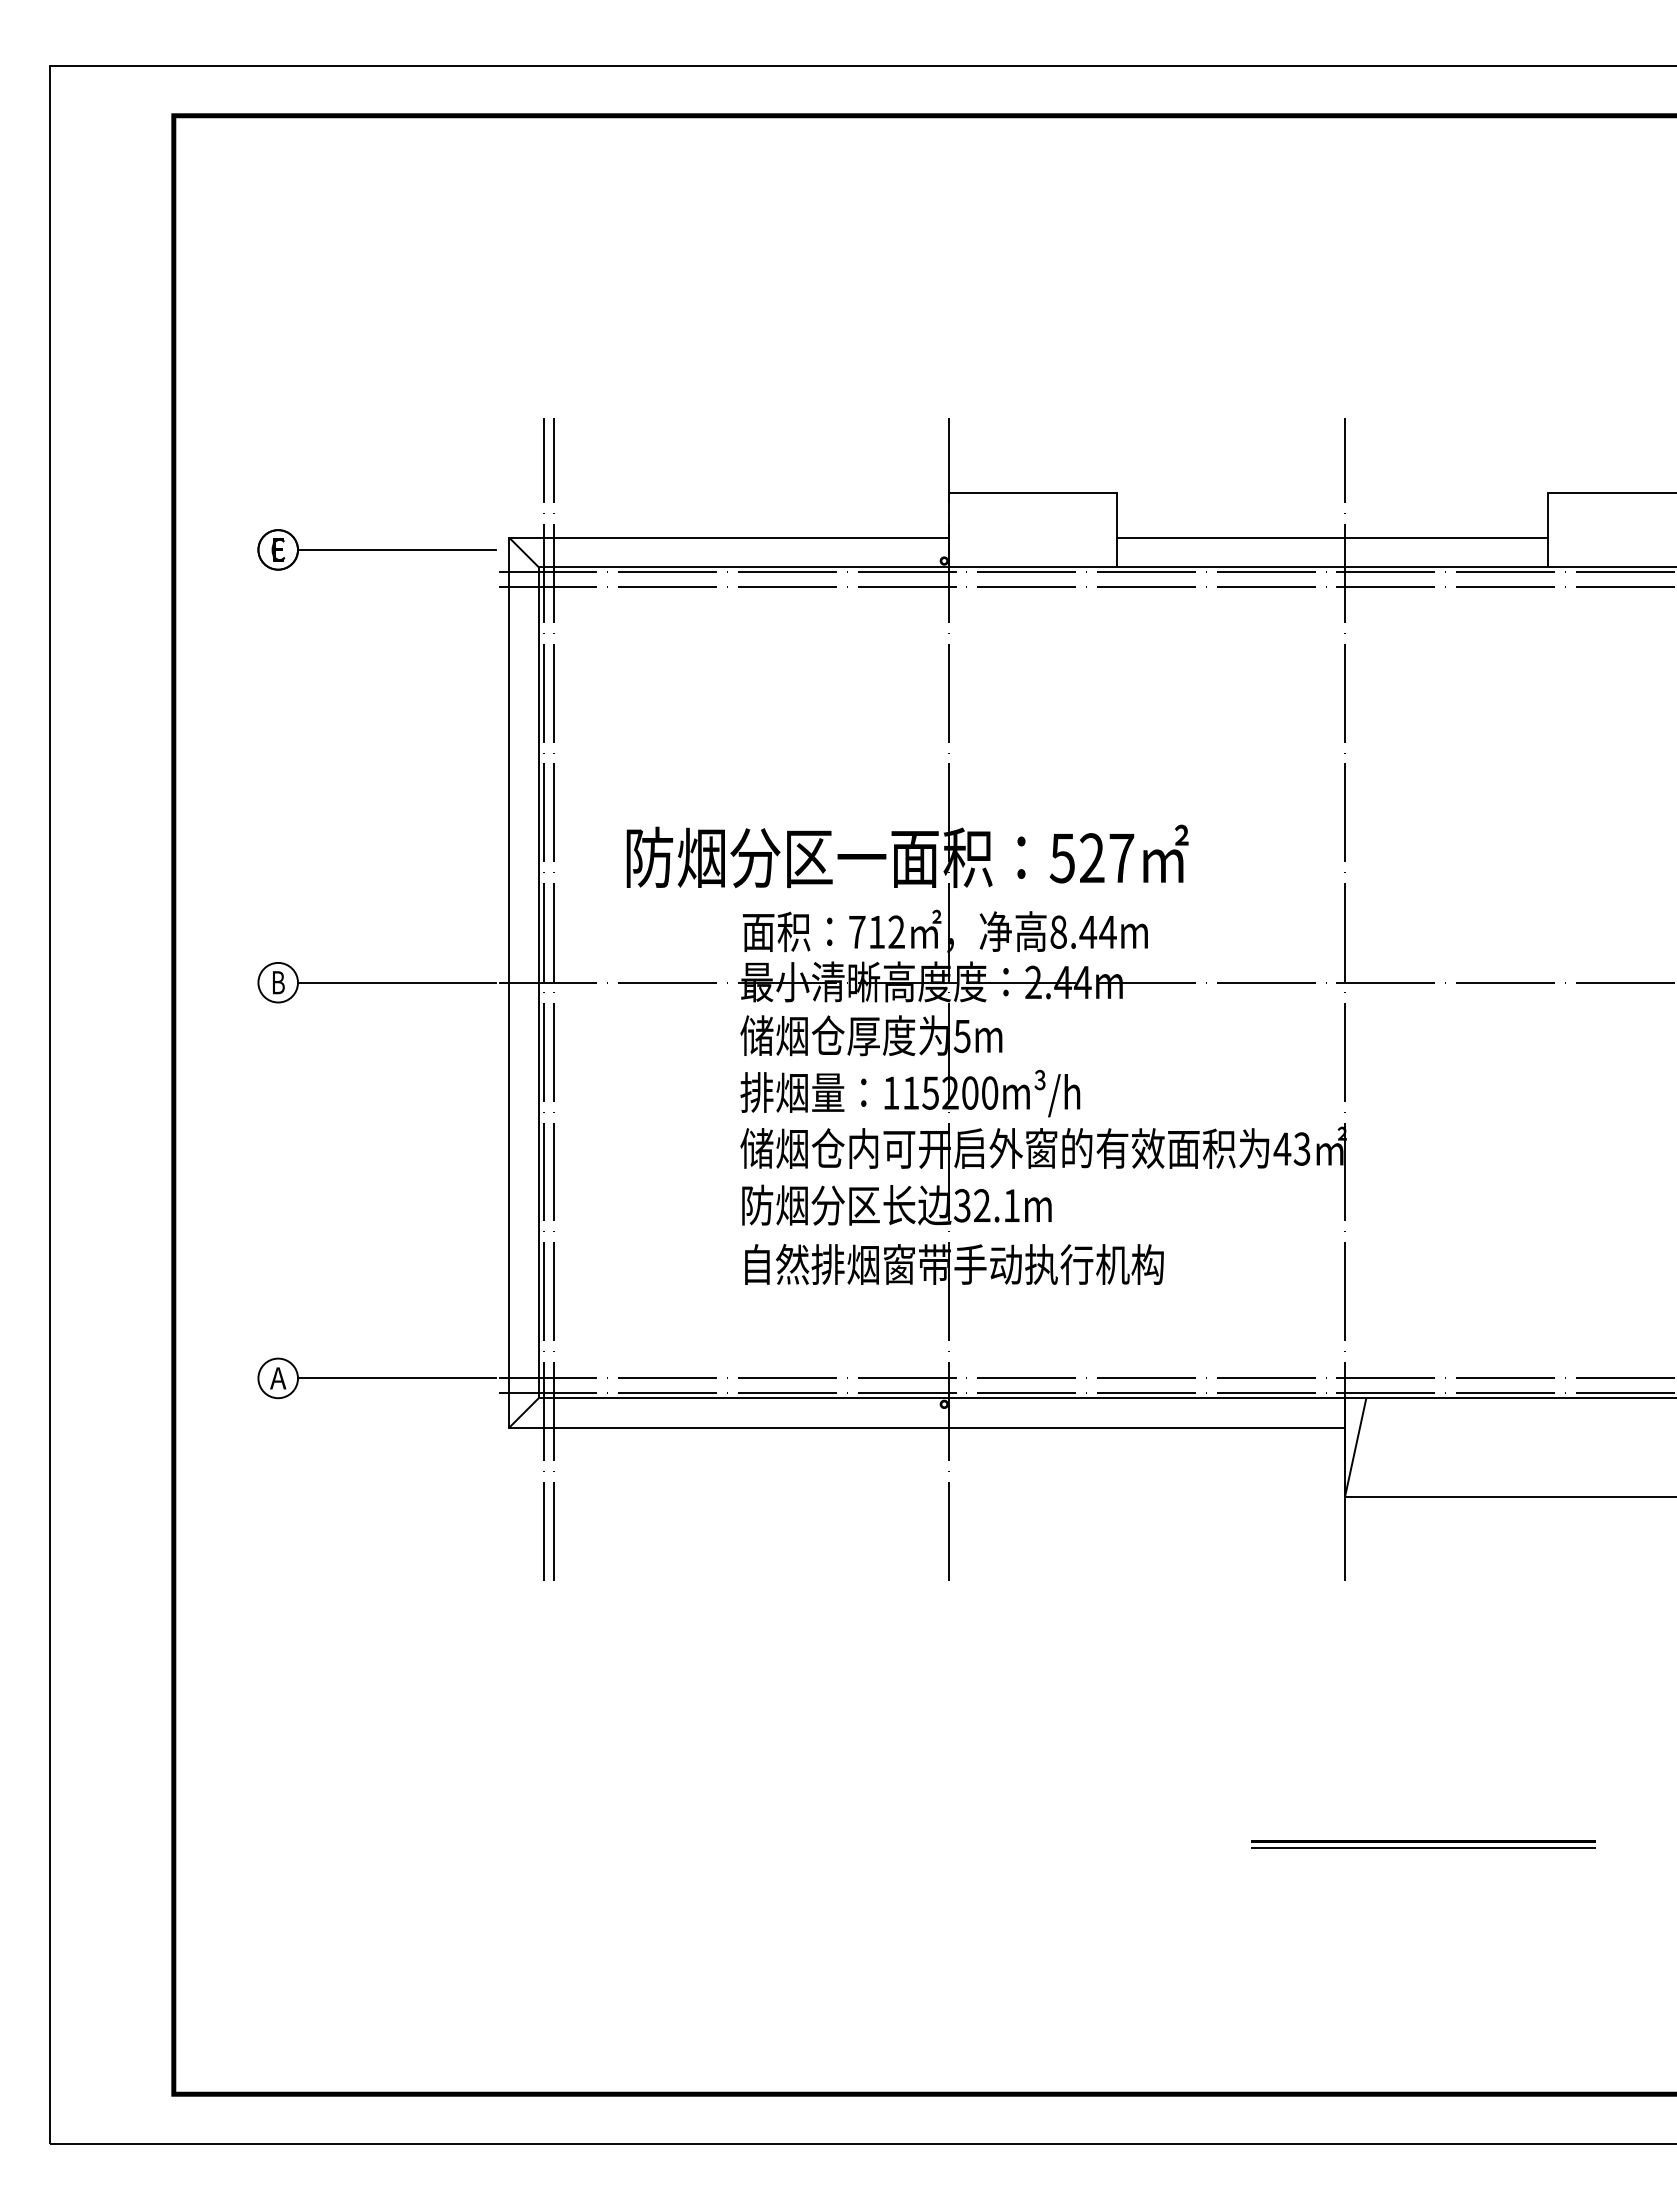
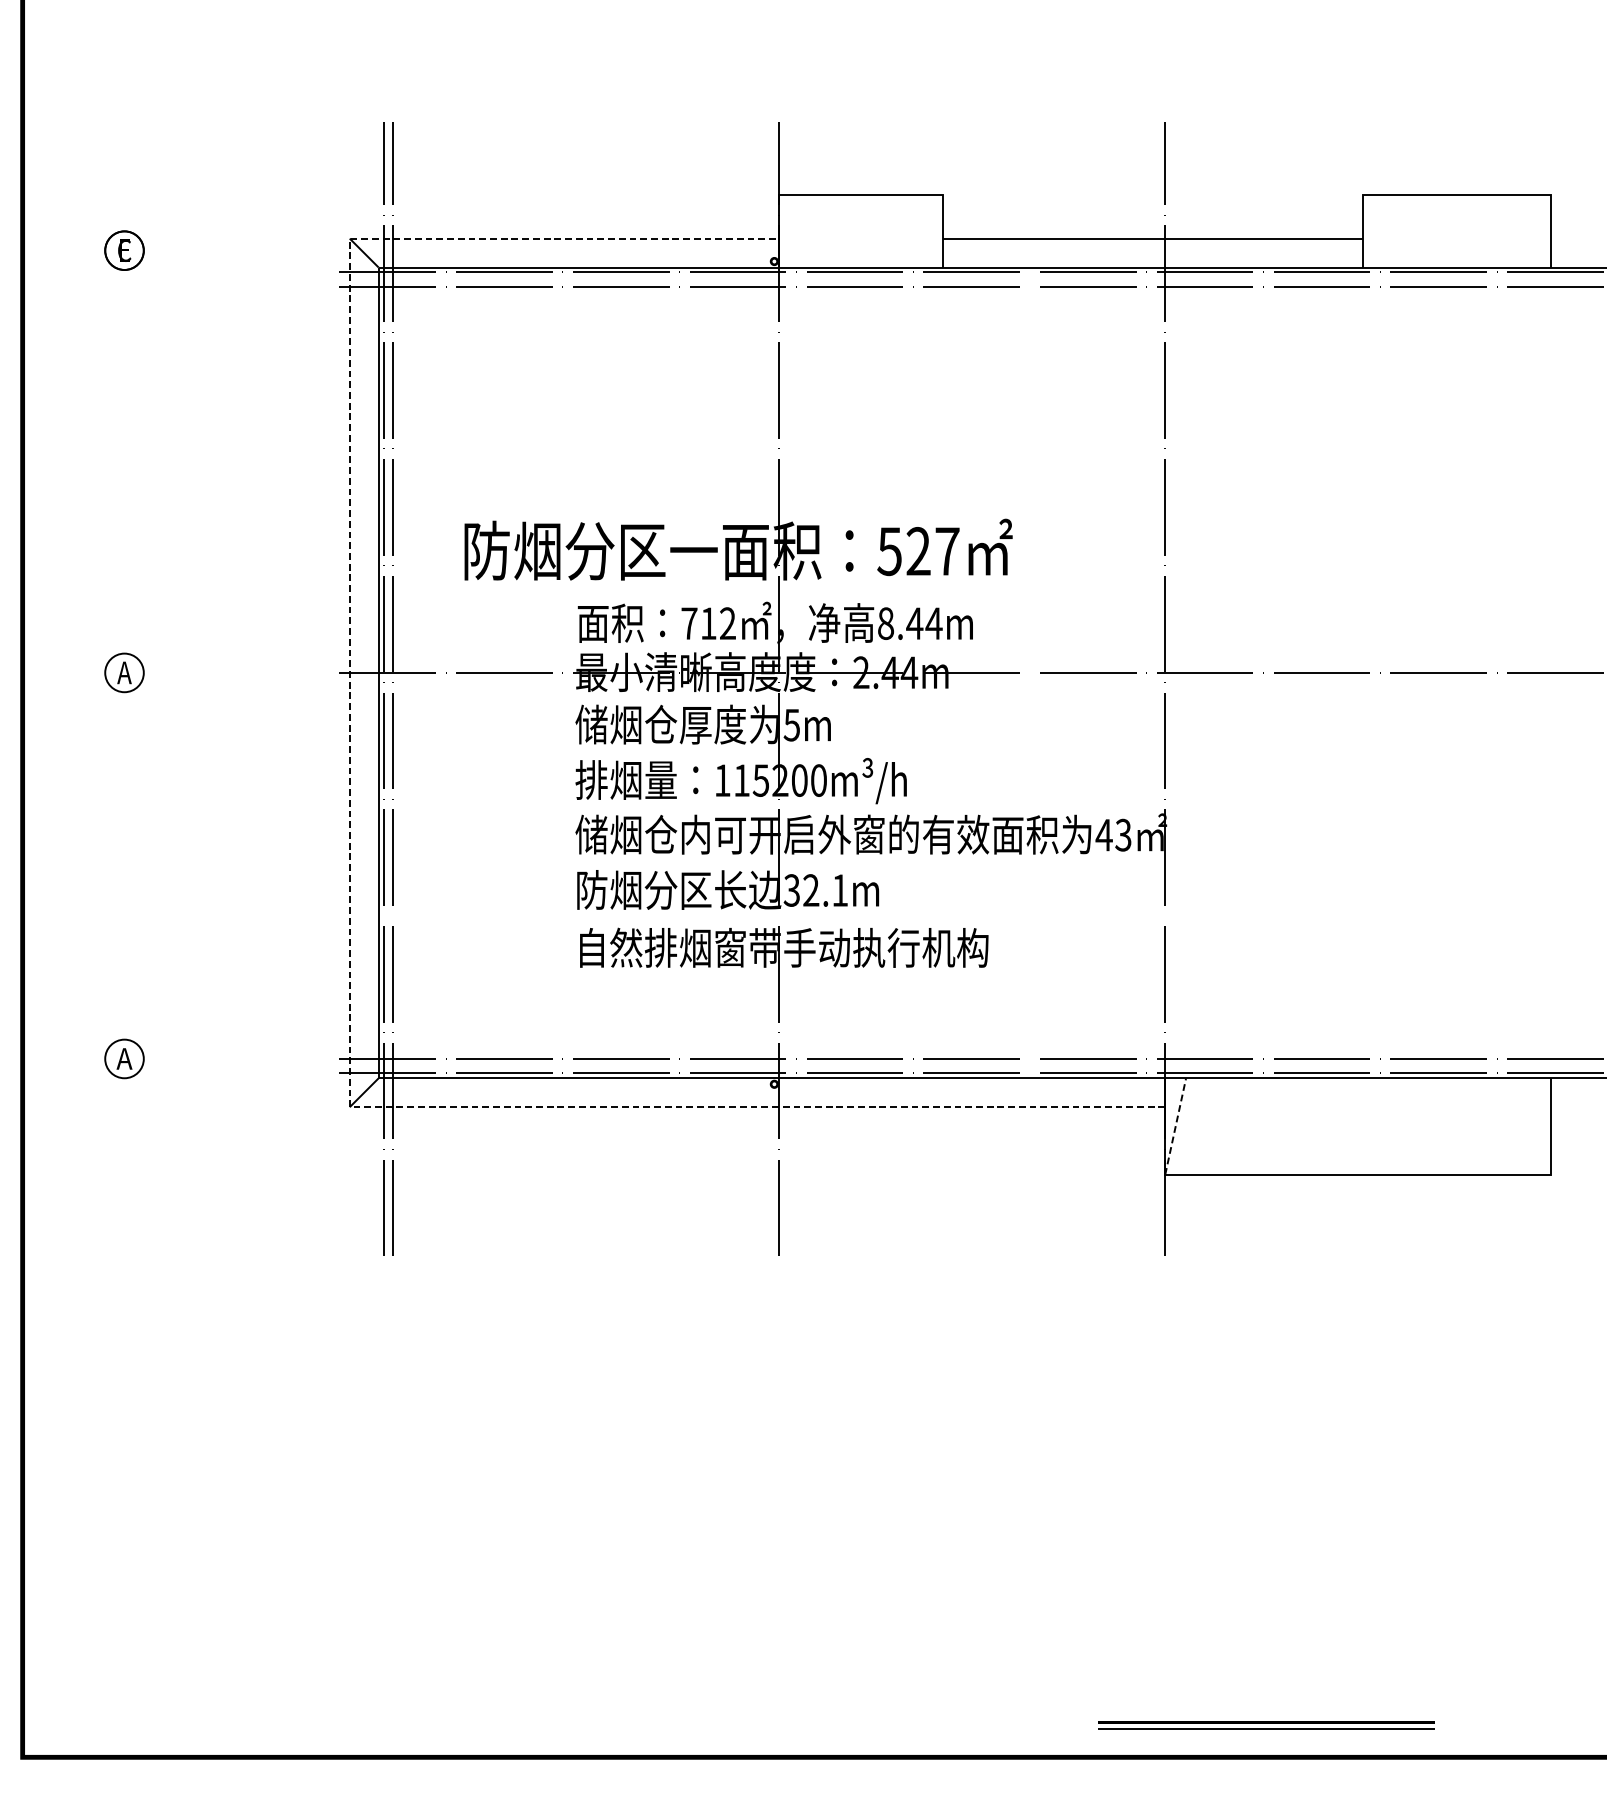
line: (396, 549) -> (239, 250), removed
text: (277, 982) -> (123, 672), B -> A
line: (396, 982) -> (239, 672), removed
line: (509, 1180) -> (350, 865), solid -> dashed
line: (396, 1378) -> (239, 1059), removed
line: (1355, 1447) -> (1175, 1126), solid -> dashed
part: (1423, 1844) -> (1266, 1725), moved

